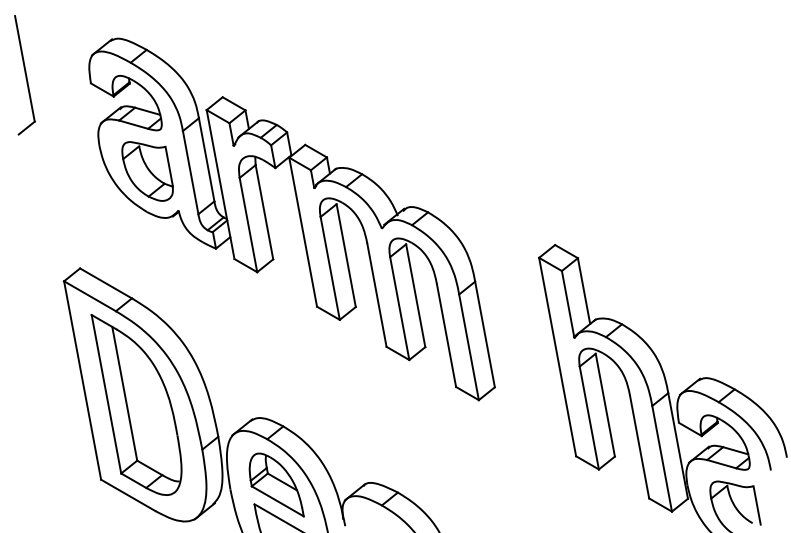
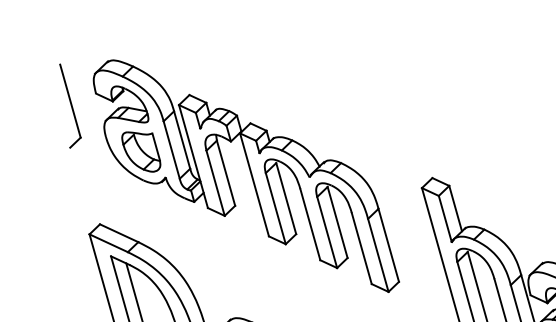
part: (24, 75) -> (70, 105), moved

